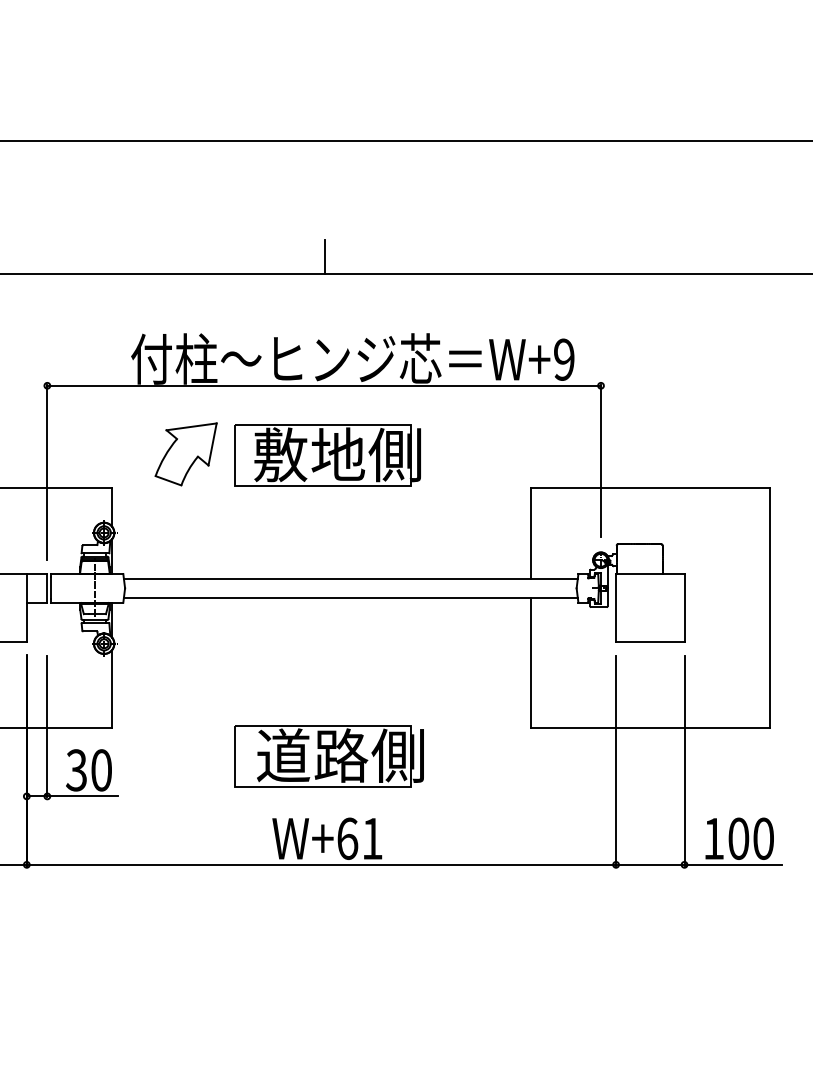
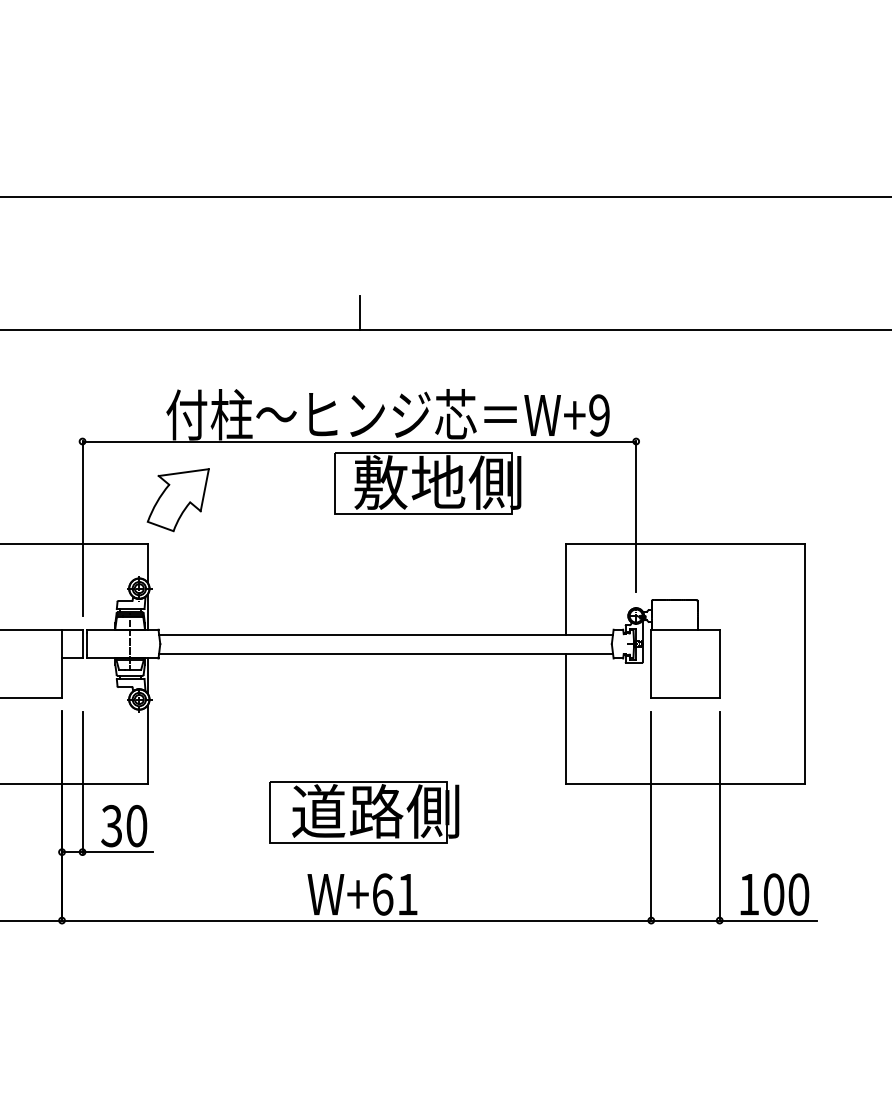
part: (185, 454) -> (177, 500), moved
part: (327, 455) -> (427, 483), moved

